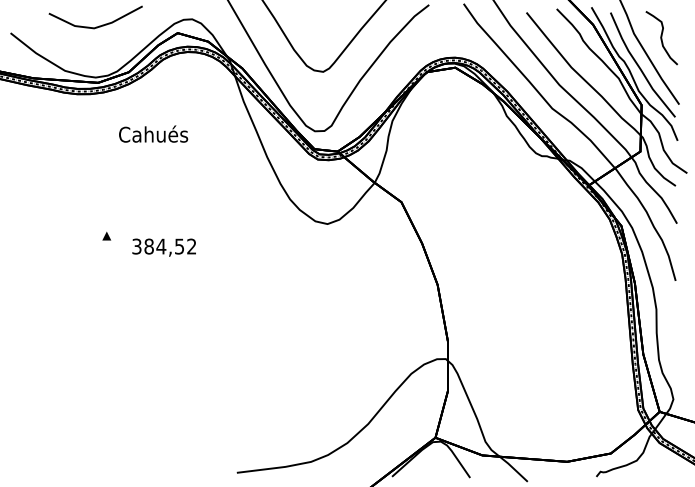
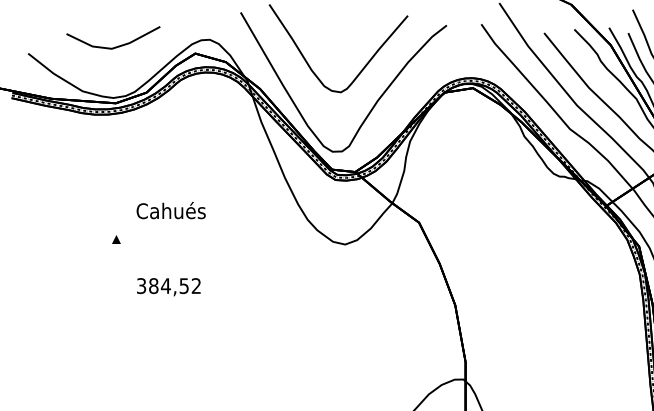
text: (153, 133) -> (171, 209), moved
part: (106, 235) -> (116, 238), moved
text: (163, 247) -> (168, 286), moved

